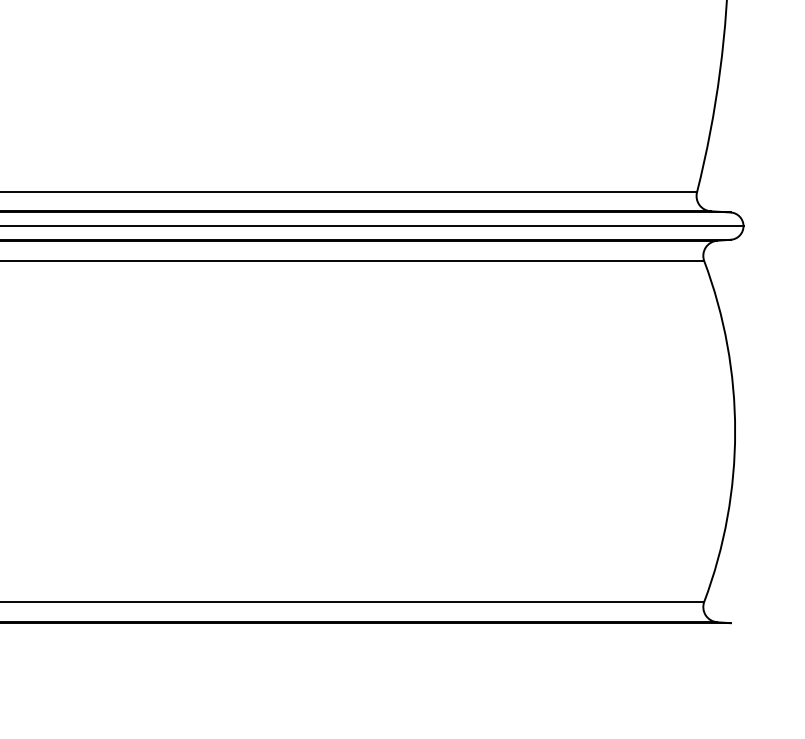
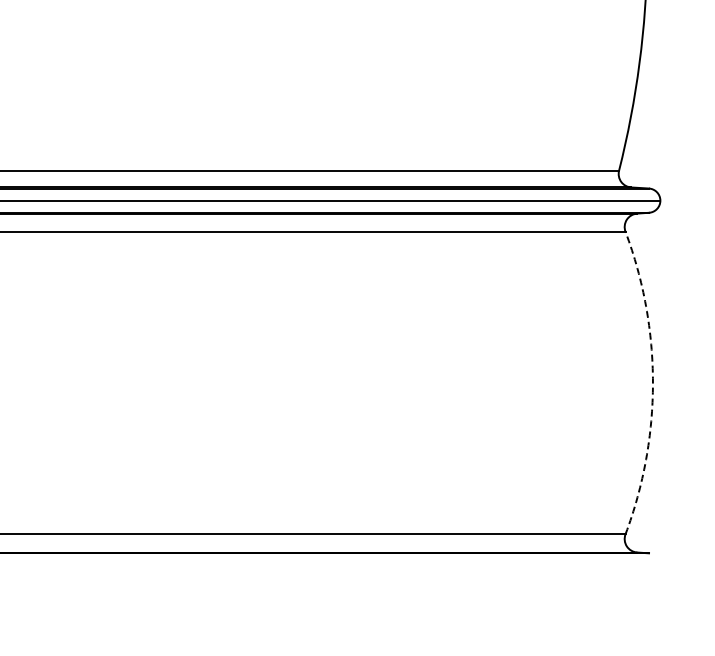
arc: (734, 431) -> (652, 383), solid -> dashed

